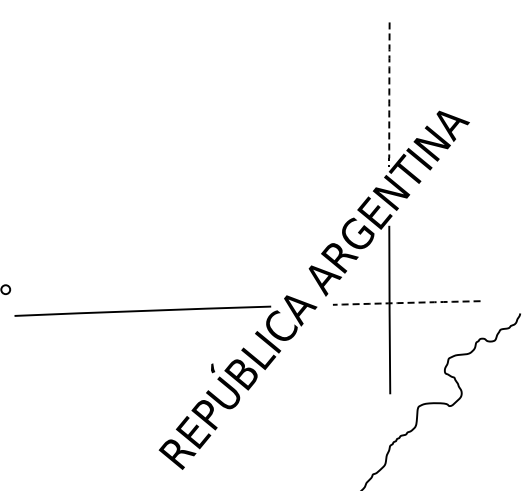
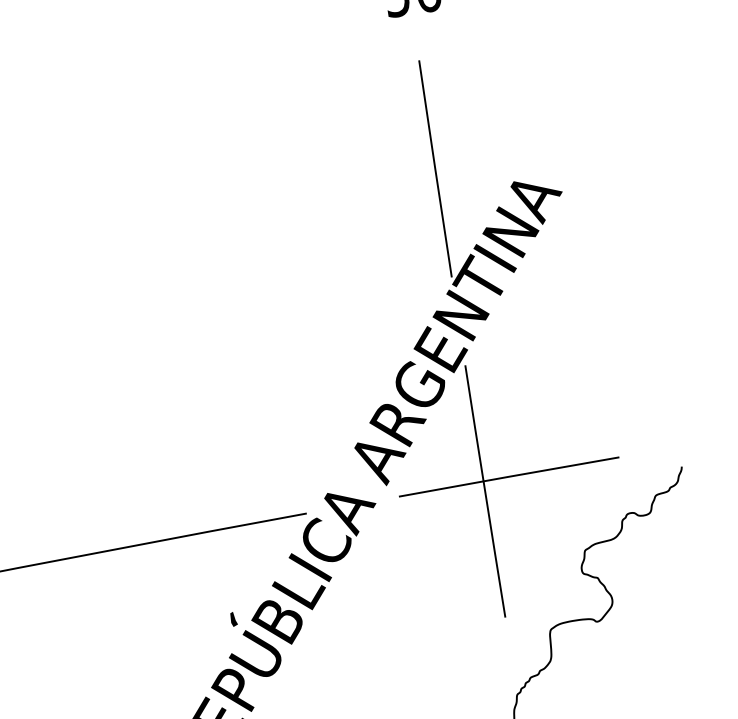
line: (389, 94) -> (435, 168), dashed -> solid
line: (406, 302) -> (508, 476), dashed -> solid

